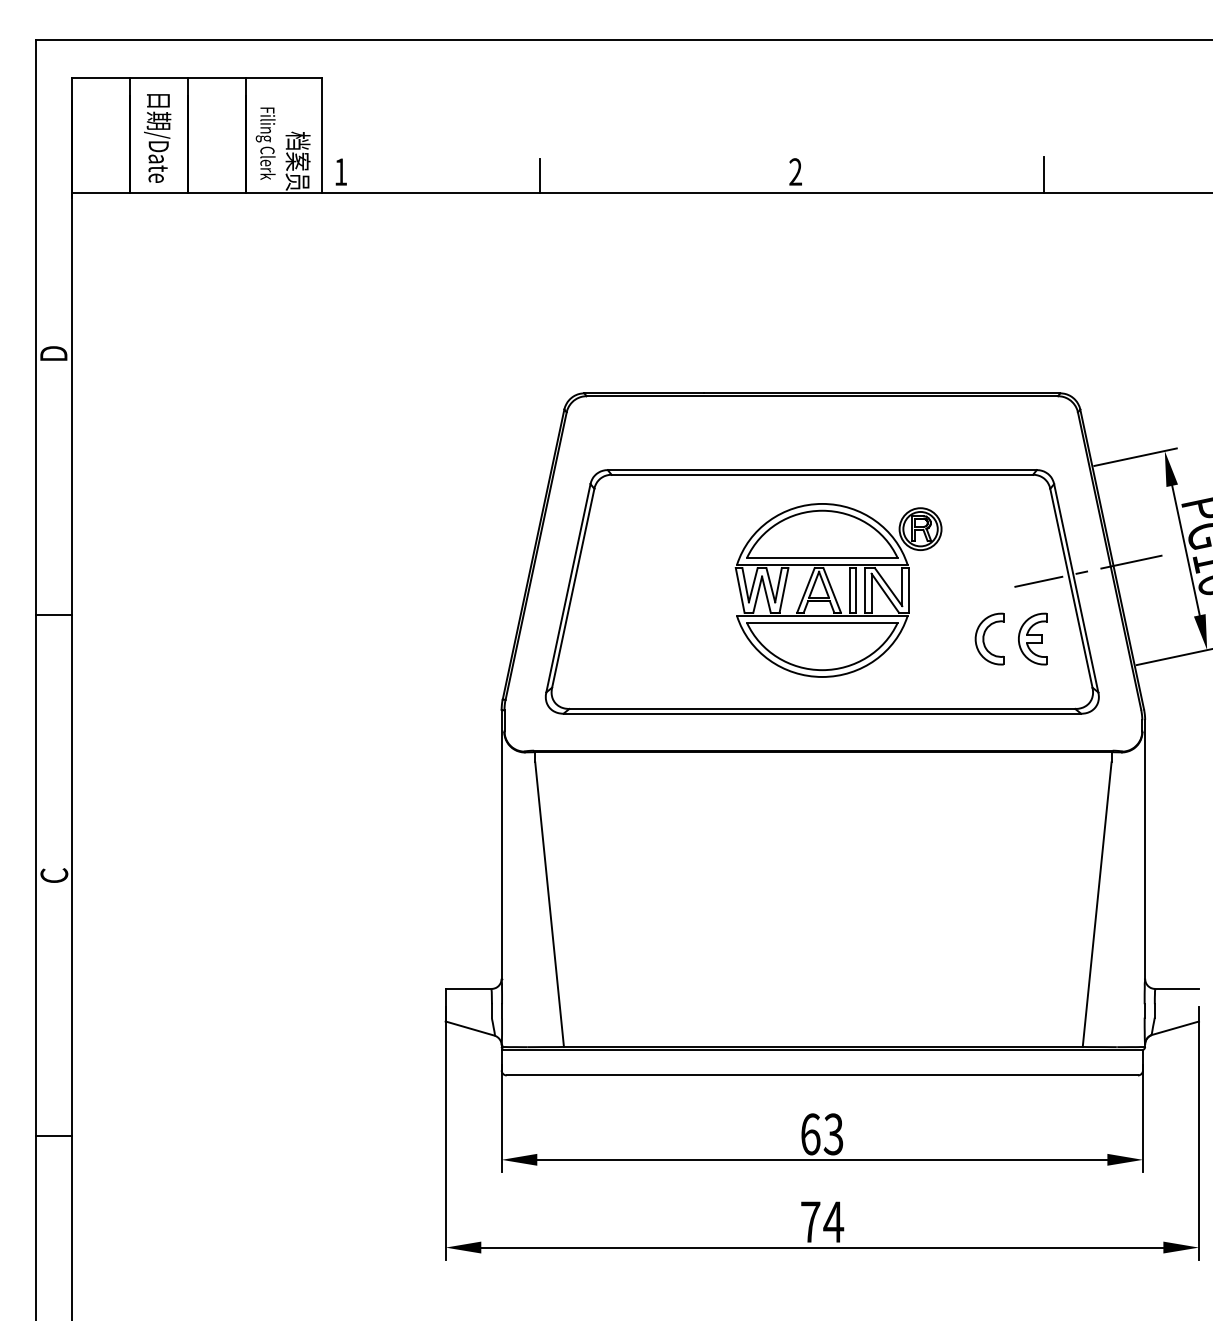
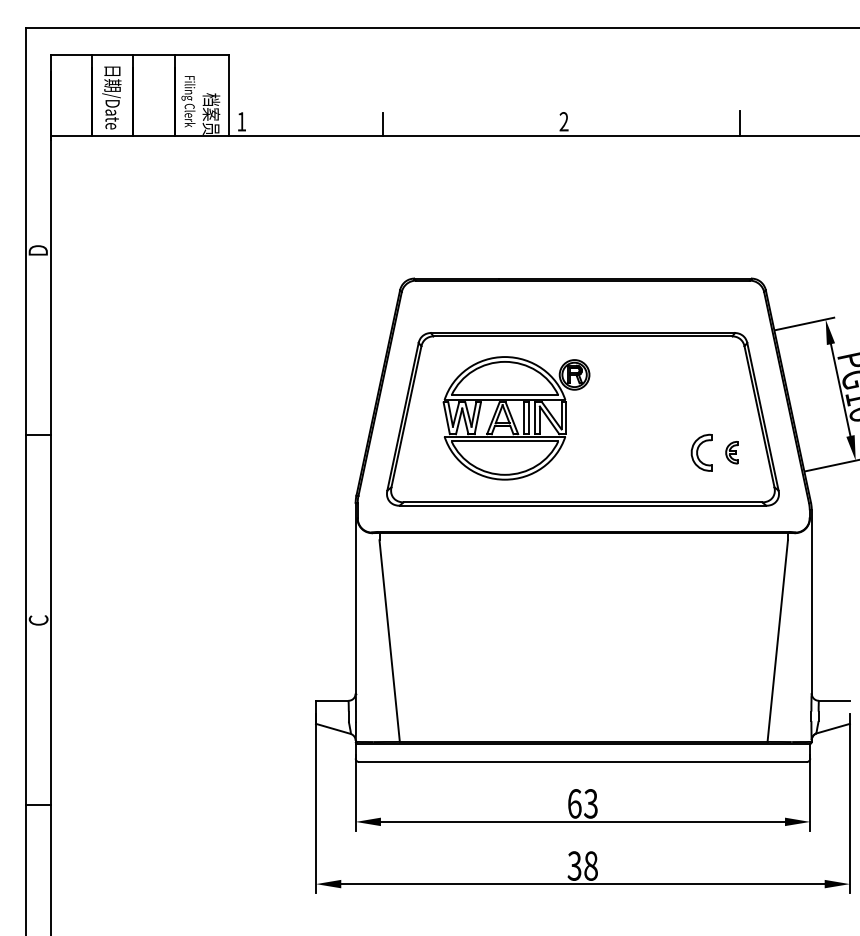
line: (1088, 570) -> (771, 404), removed
part: (838, 590) -> (516, 418), moved
part: (1031, 638) -> (731, 452), size x0.6
text: (821, 1221) -> (582, 865), 74 -> 38

